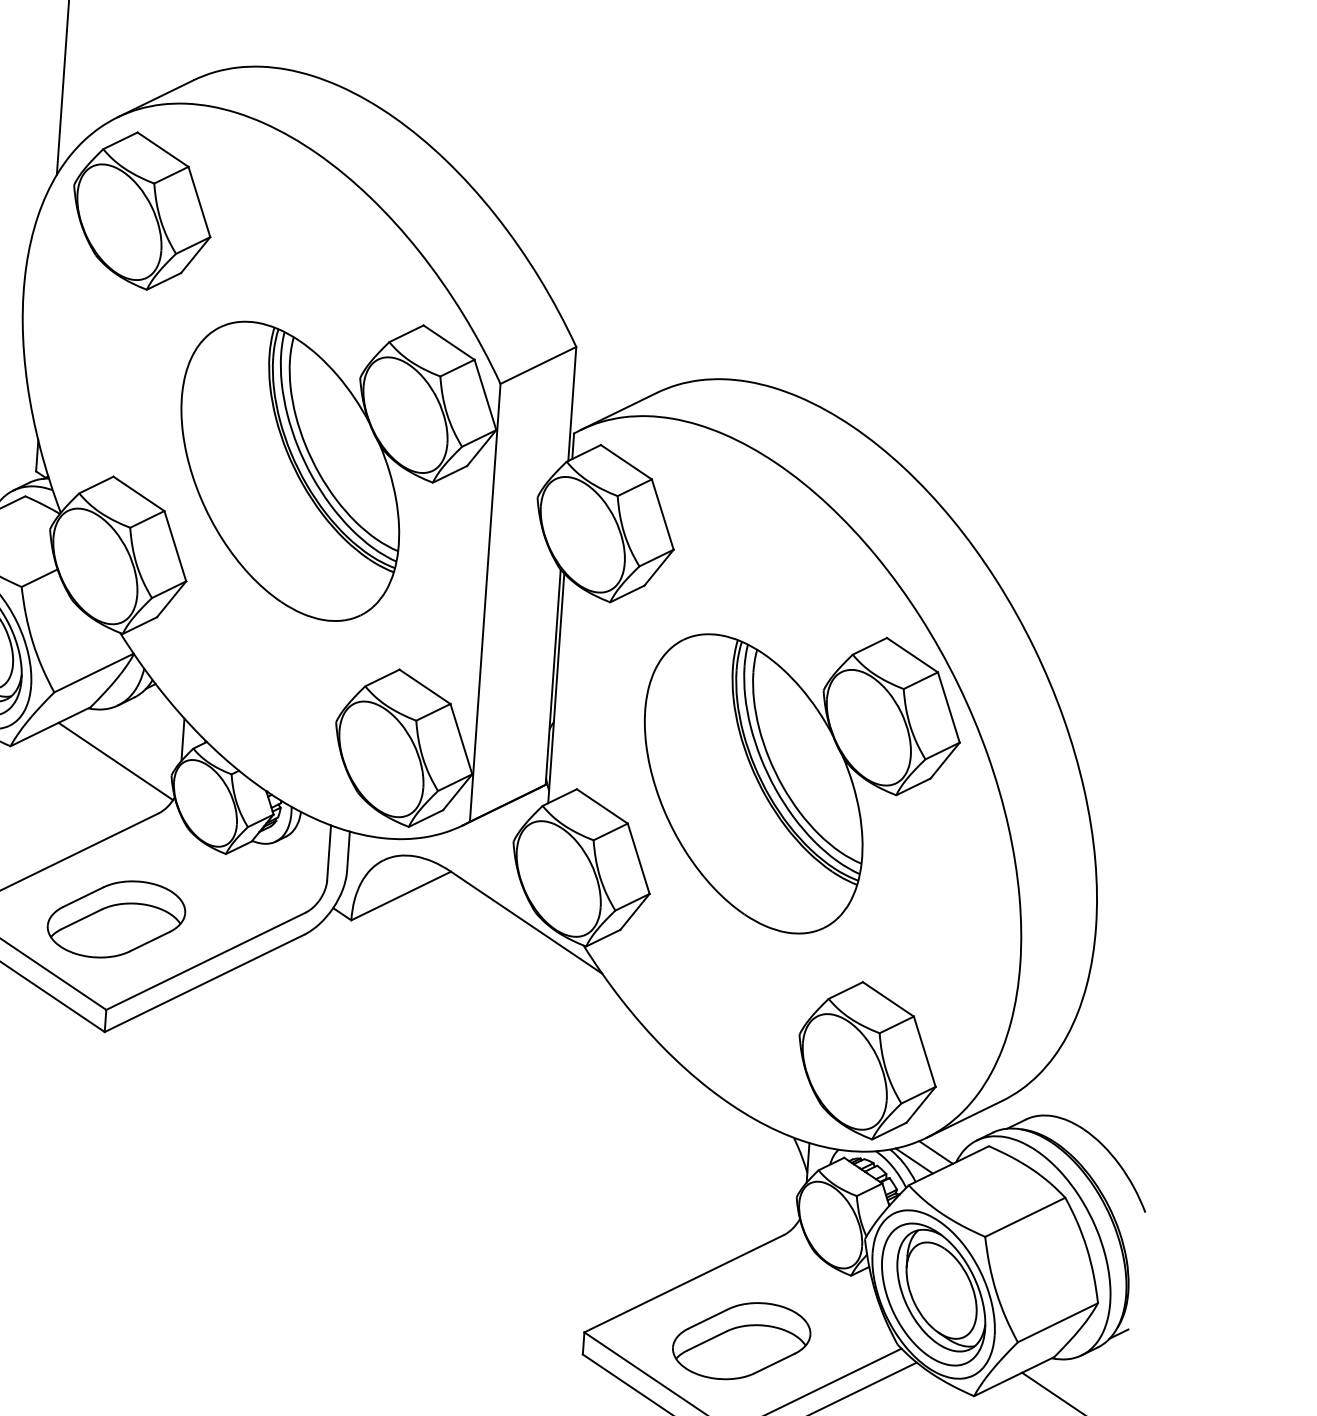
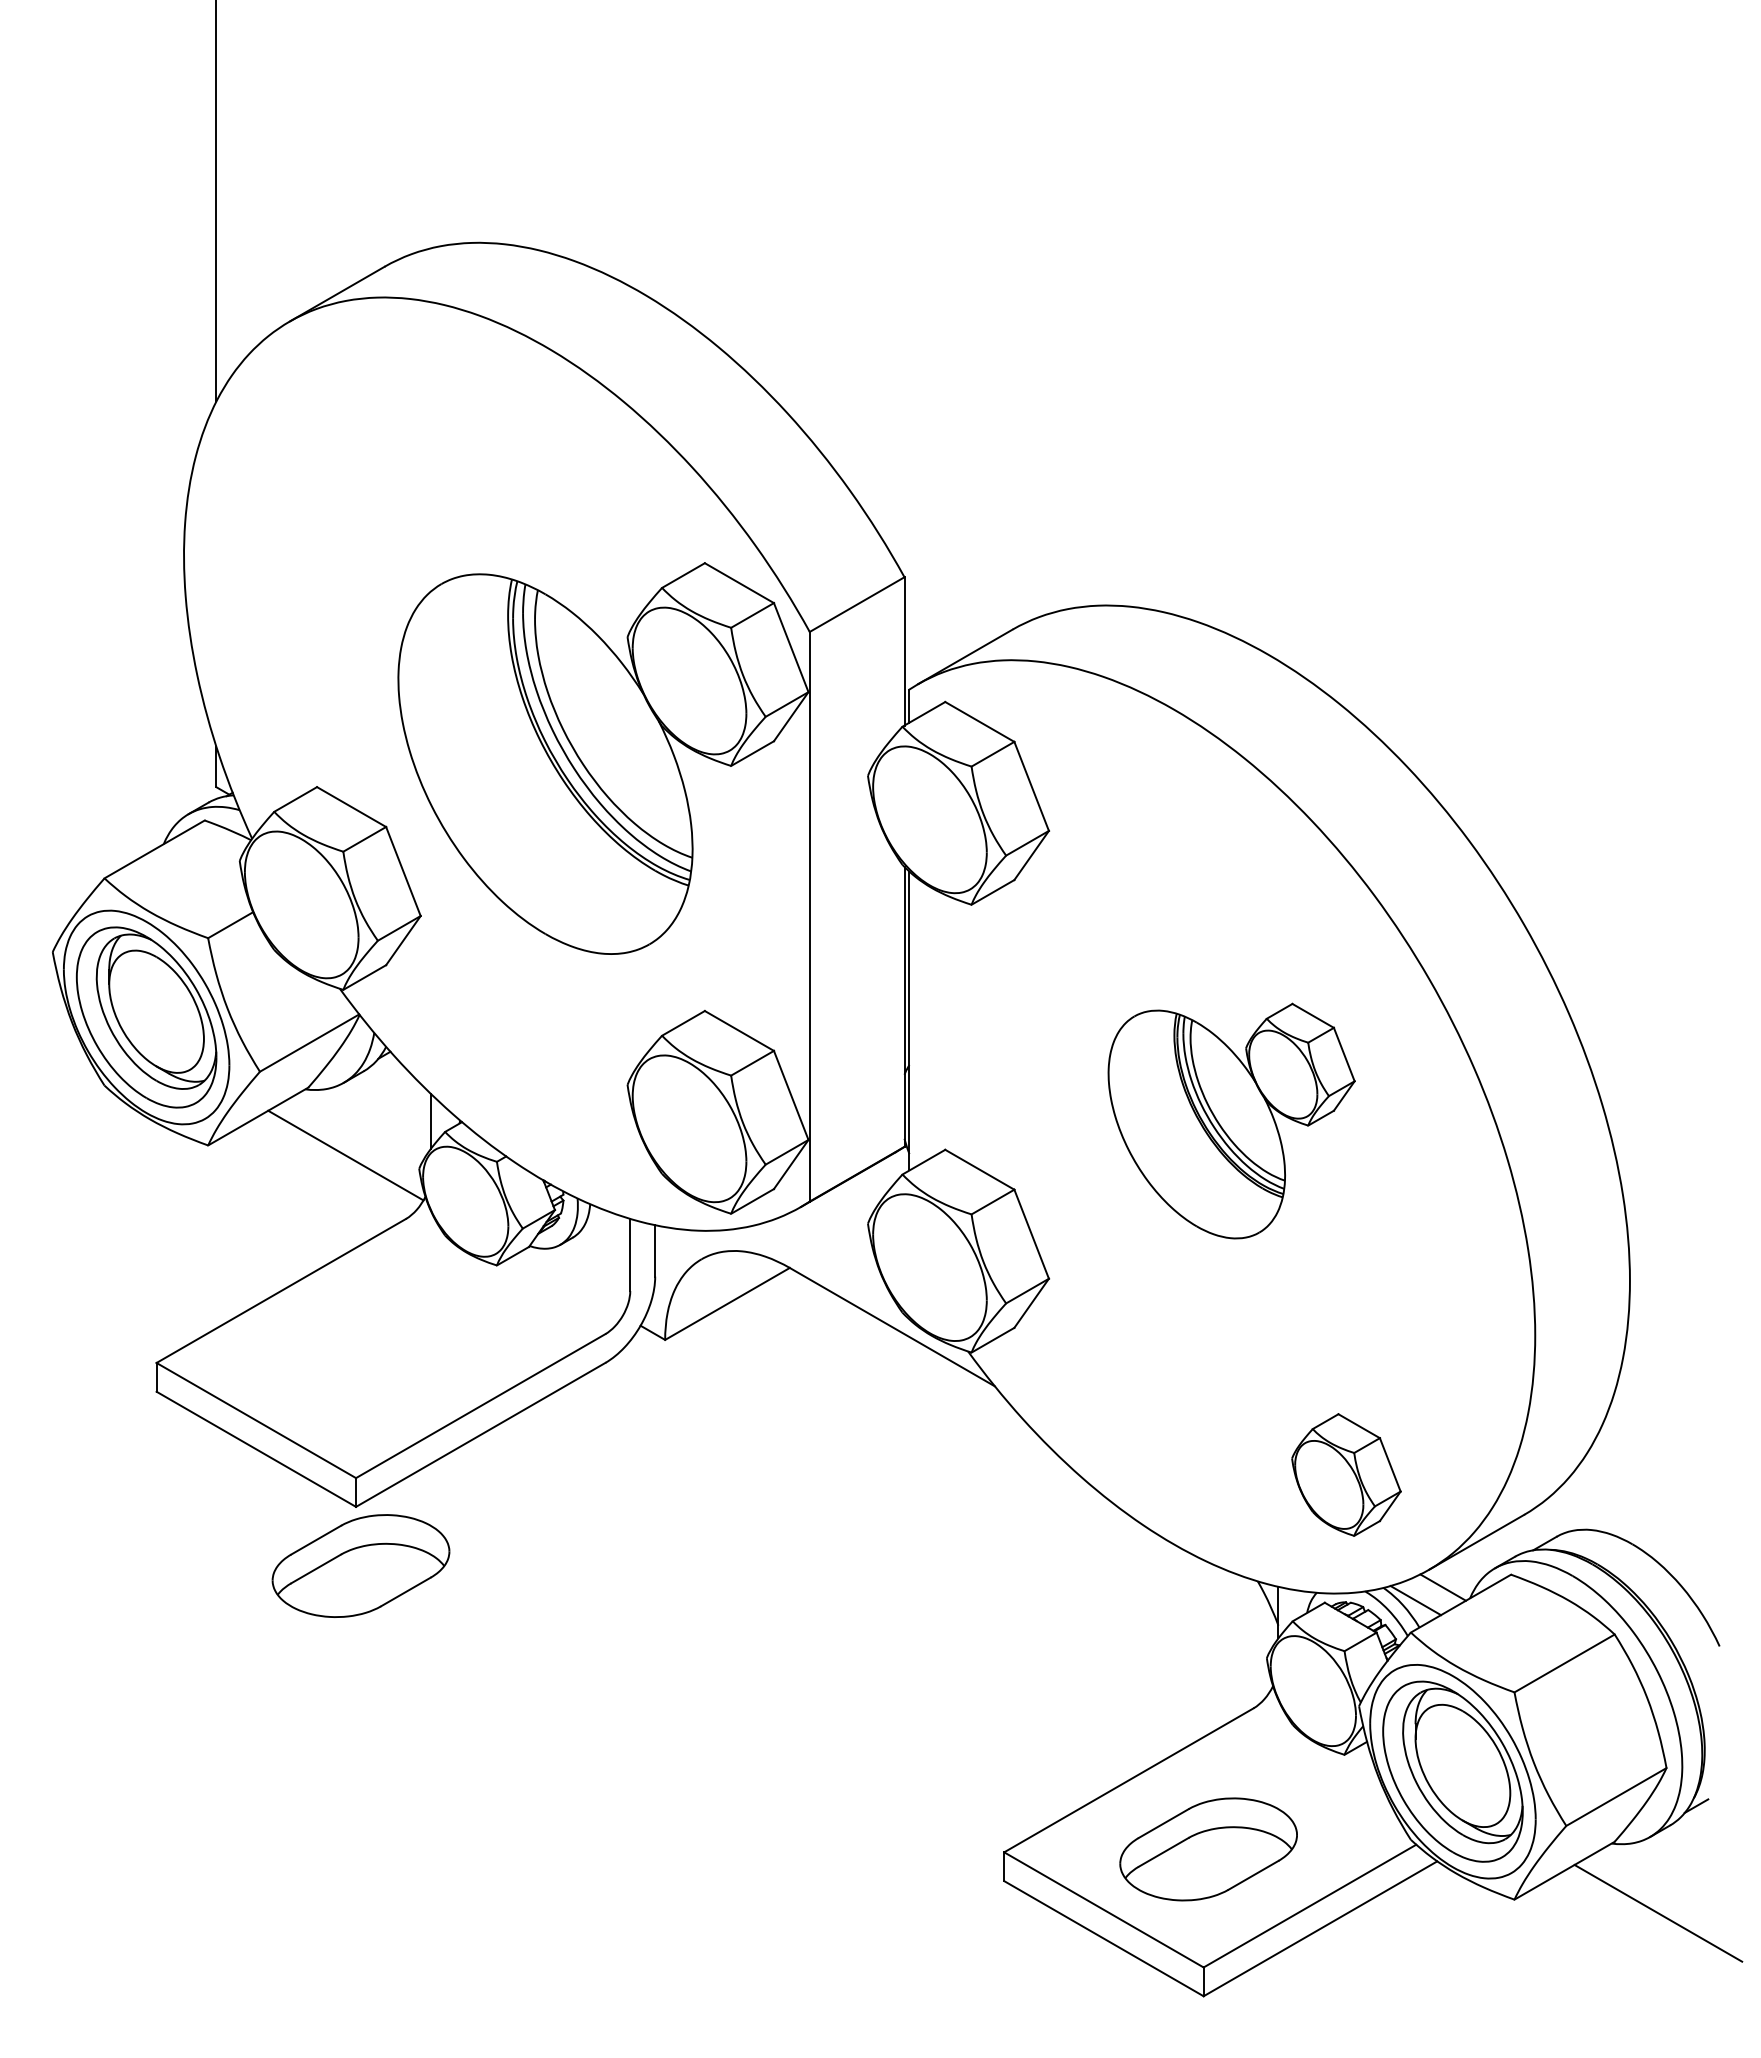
part: (141, 210) -> (329, 440), removed
part: (798, 782) -> (1231, 1120), size x0.6
part: (116, 918) -> (360, 1565), moved
part: (867, 1060) -> (1346, 1474), size x0.6

